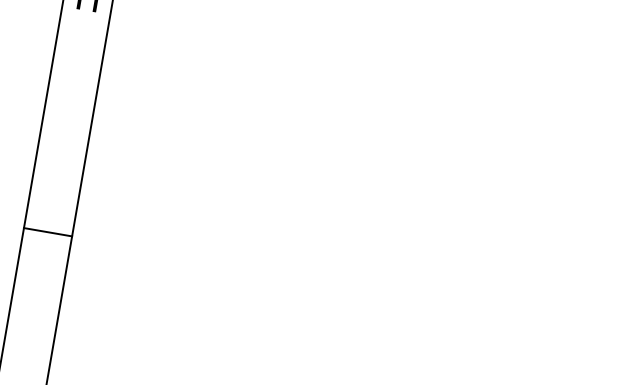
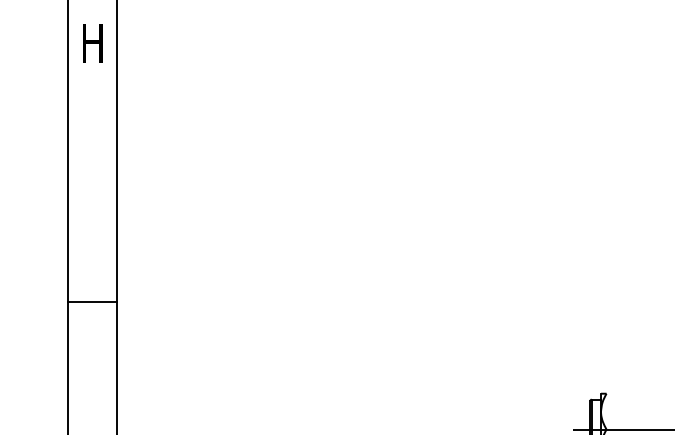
line: (47, 232) -> (92, 302), moved

